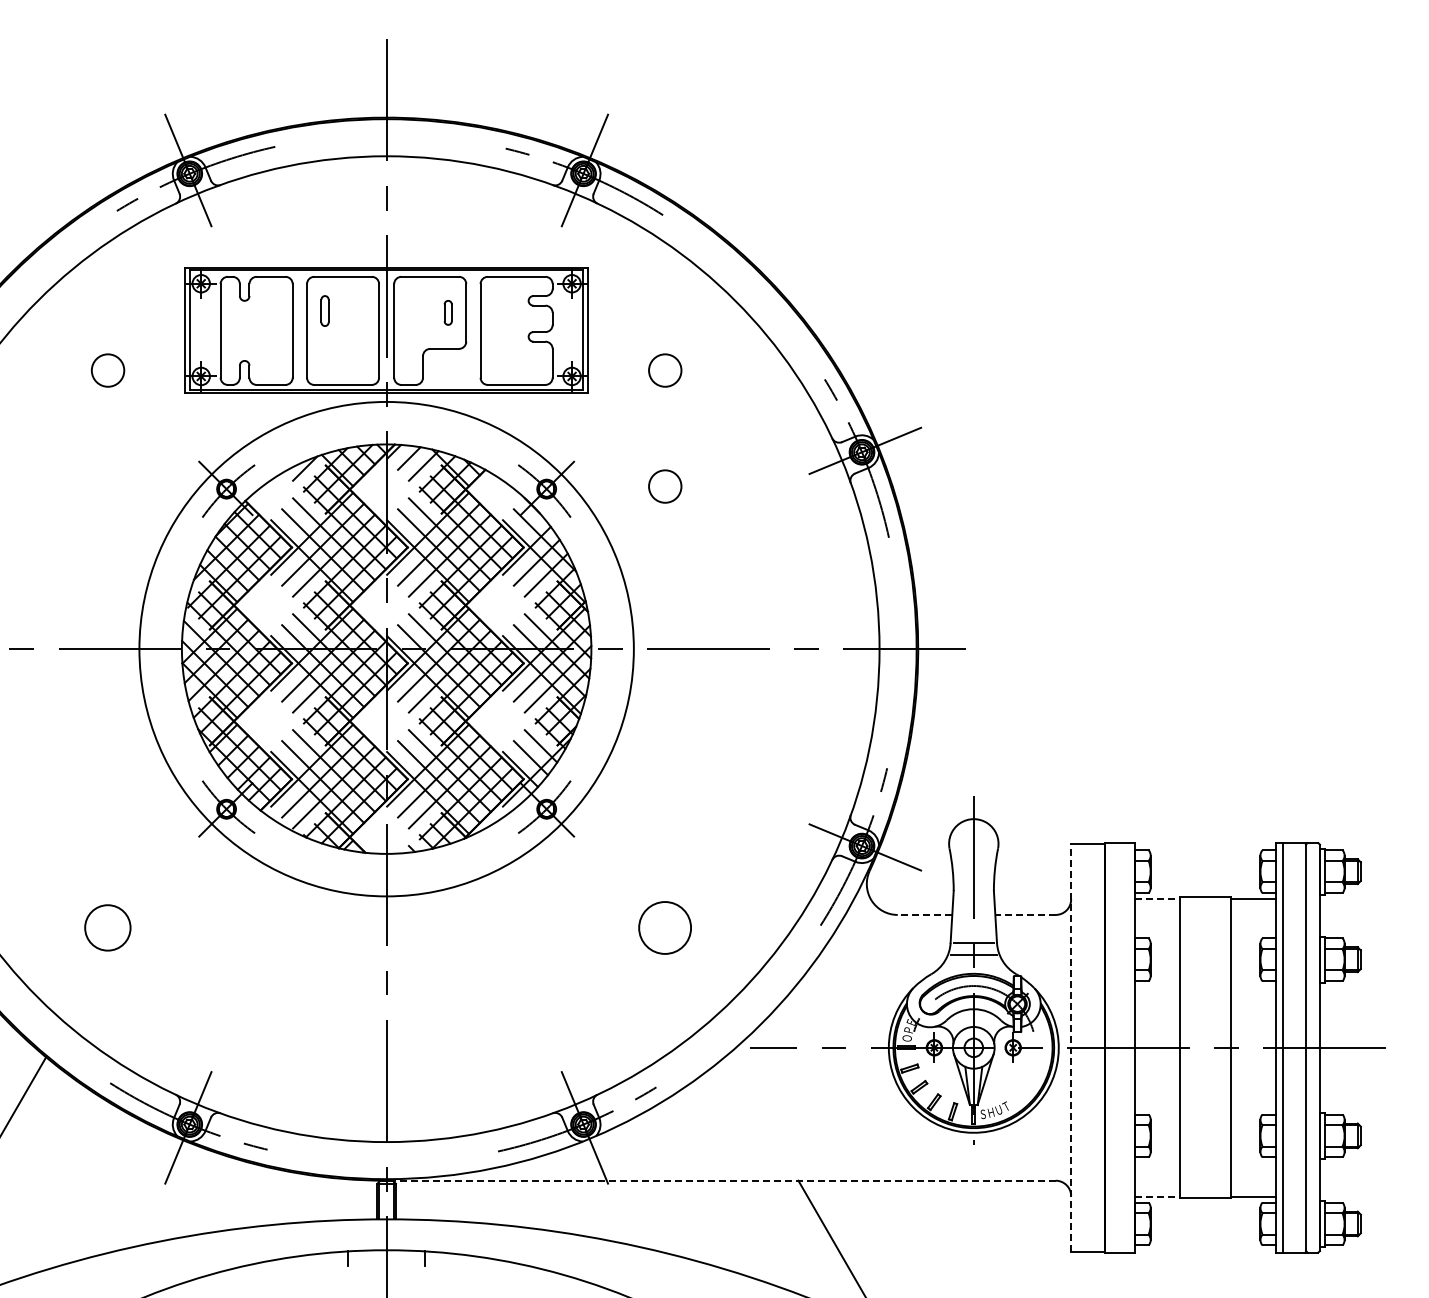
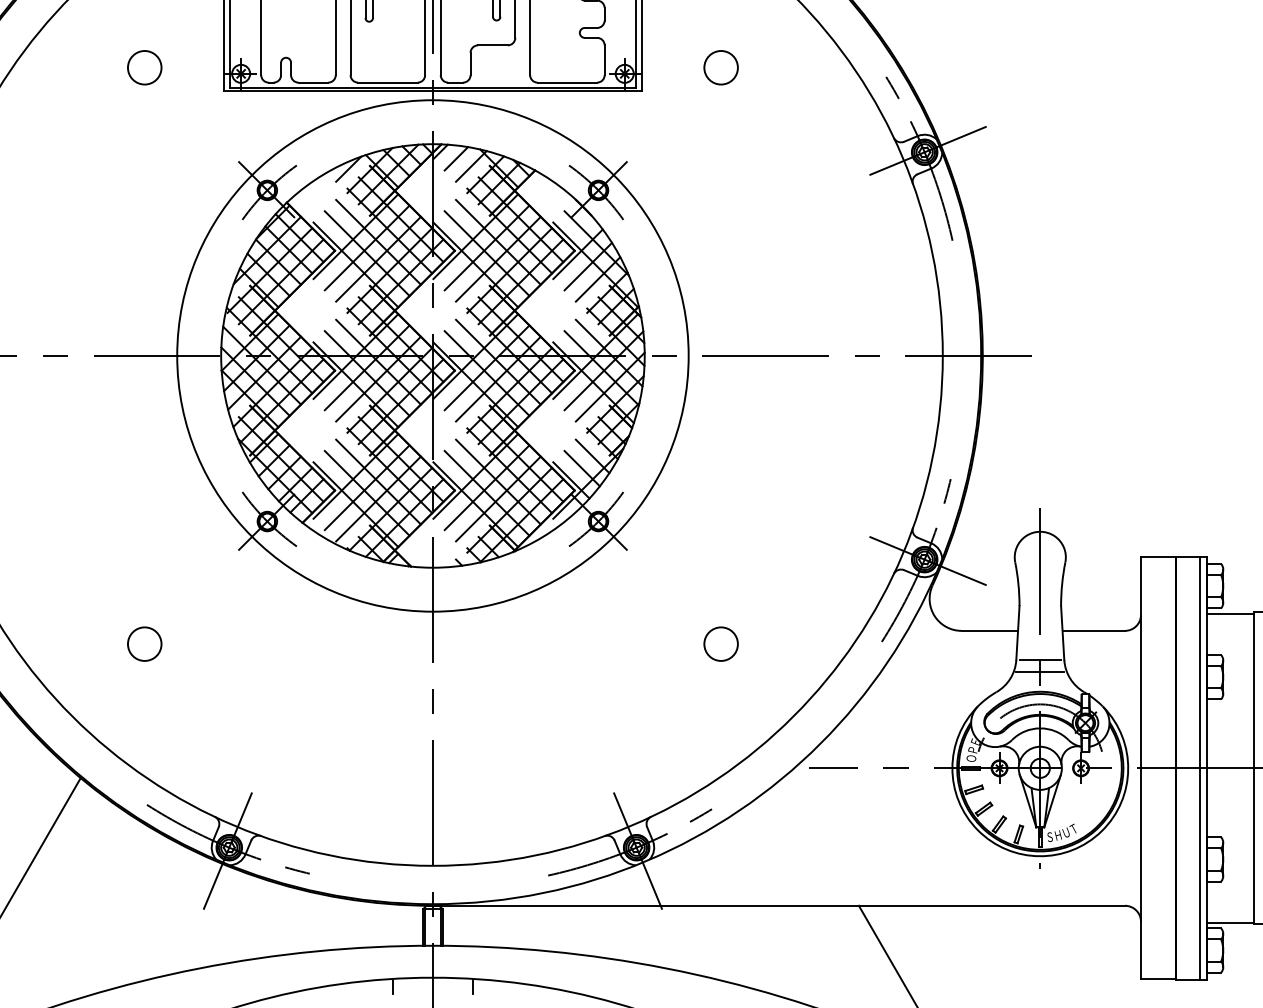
circle: (665, 486) -> (721, 187), removed
line: (1158, 898) -> (1231, 613), dashed -> solid
line: (924, 914) -> (989, 630), dashed -> solid
line: (1025, 914) -> (1093, 630), dashed -> solid
circle: (108, 927) -> (145, 643), size x0.71
circle: (665, 927) -> (721, 643), size x0.62
line: (1071, 1047) -> (1141, 767), dashed -> solid
line: (1128, 1047) -> (1200, 767), added
line: (721, 1180) -> (779, 905), dashed -> solid
line: (1158, 1196) -> (1231, 922), dashed -> solid

